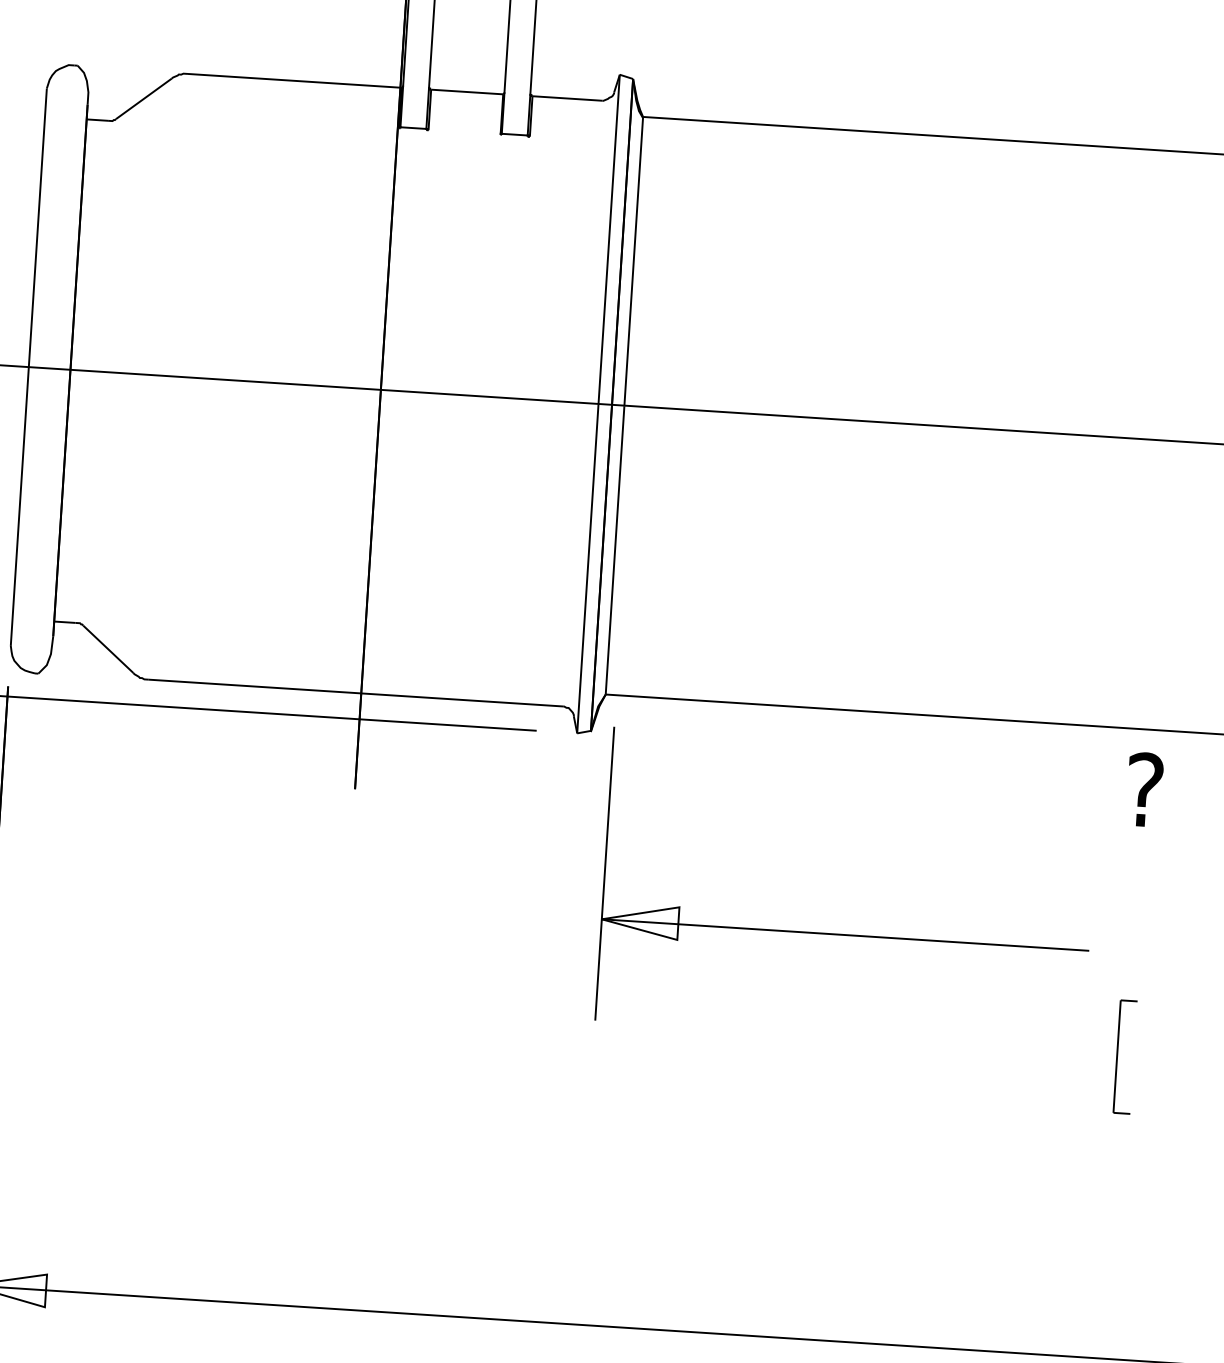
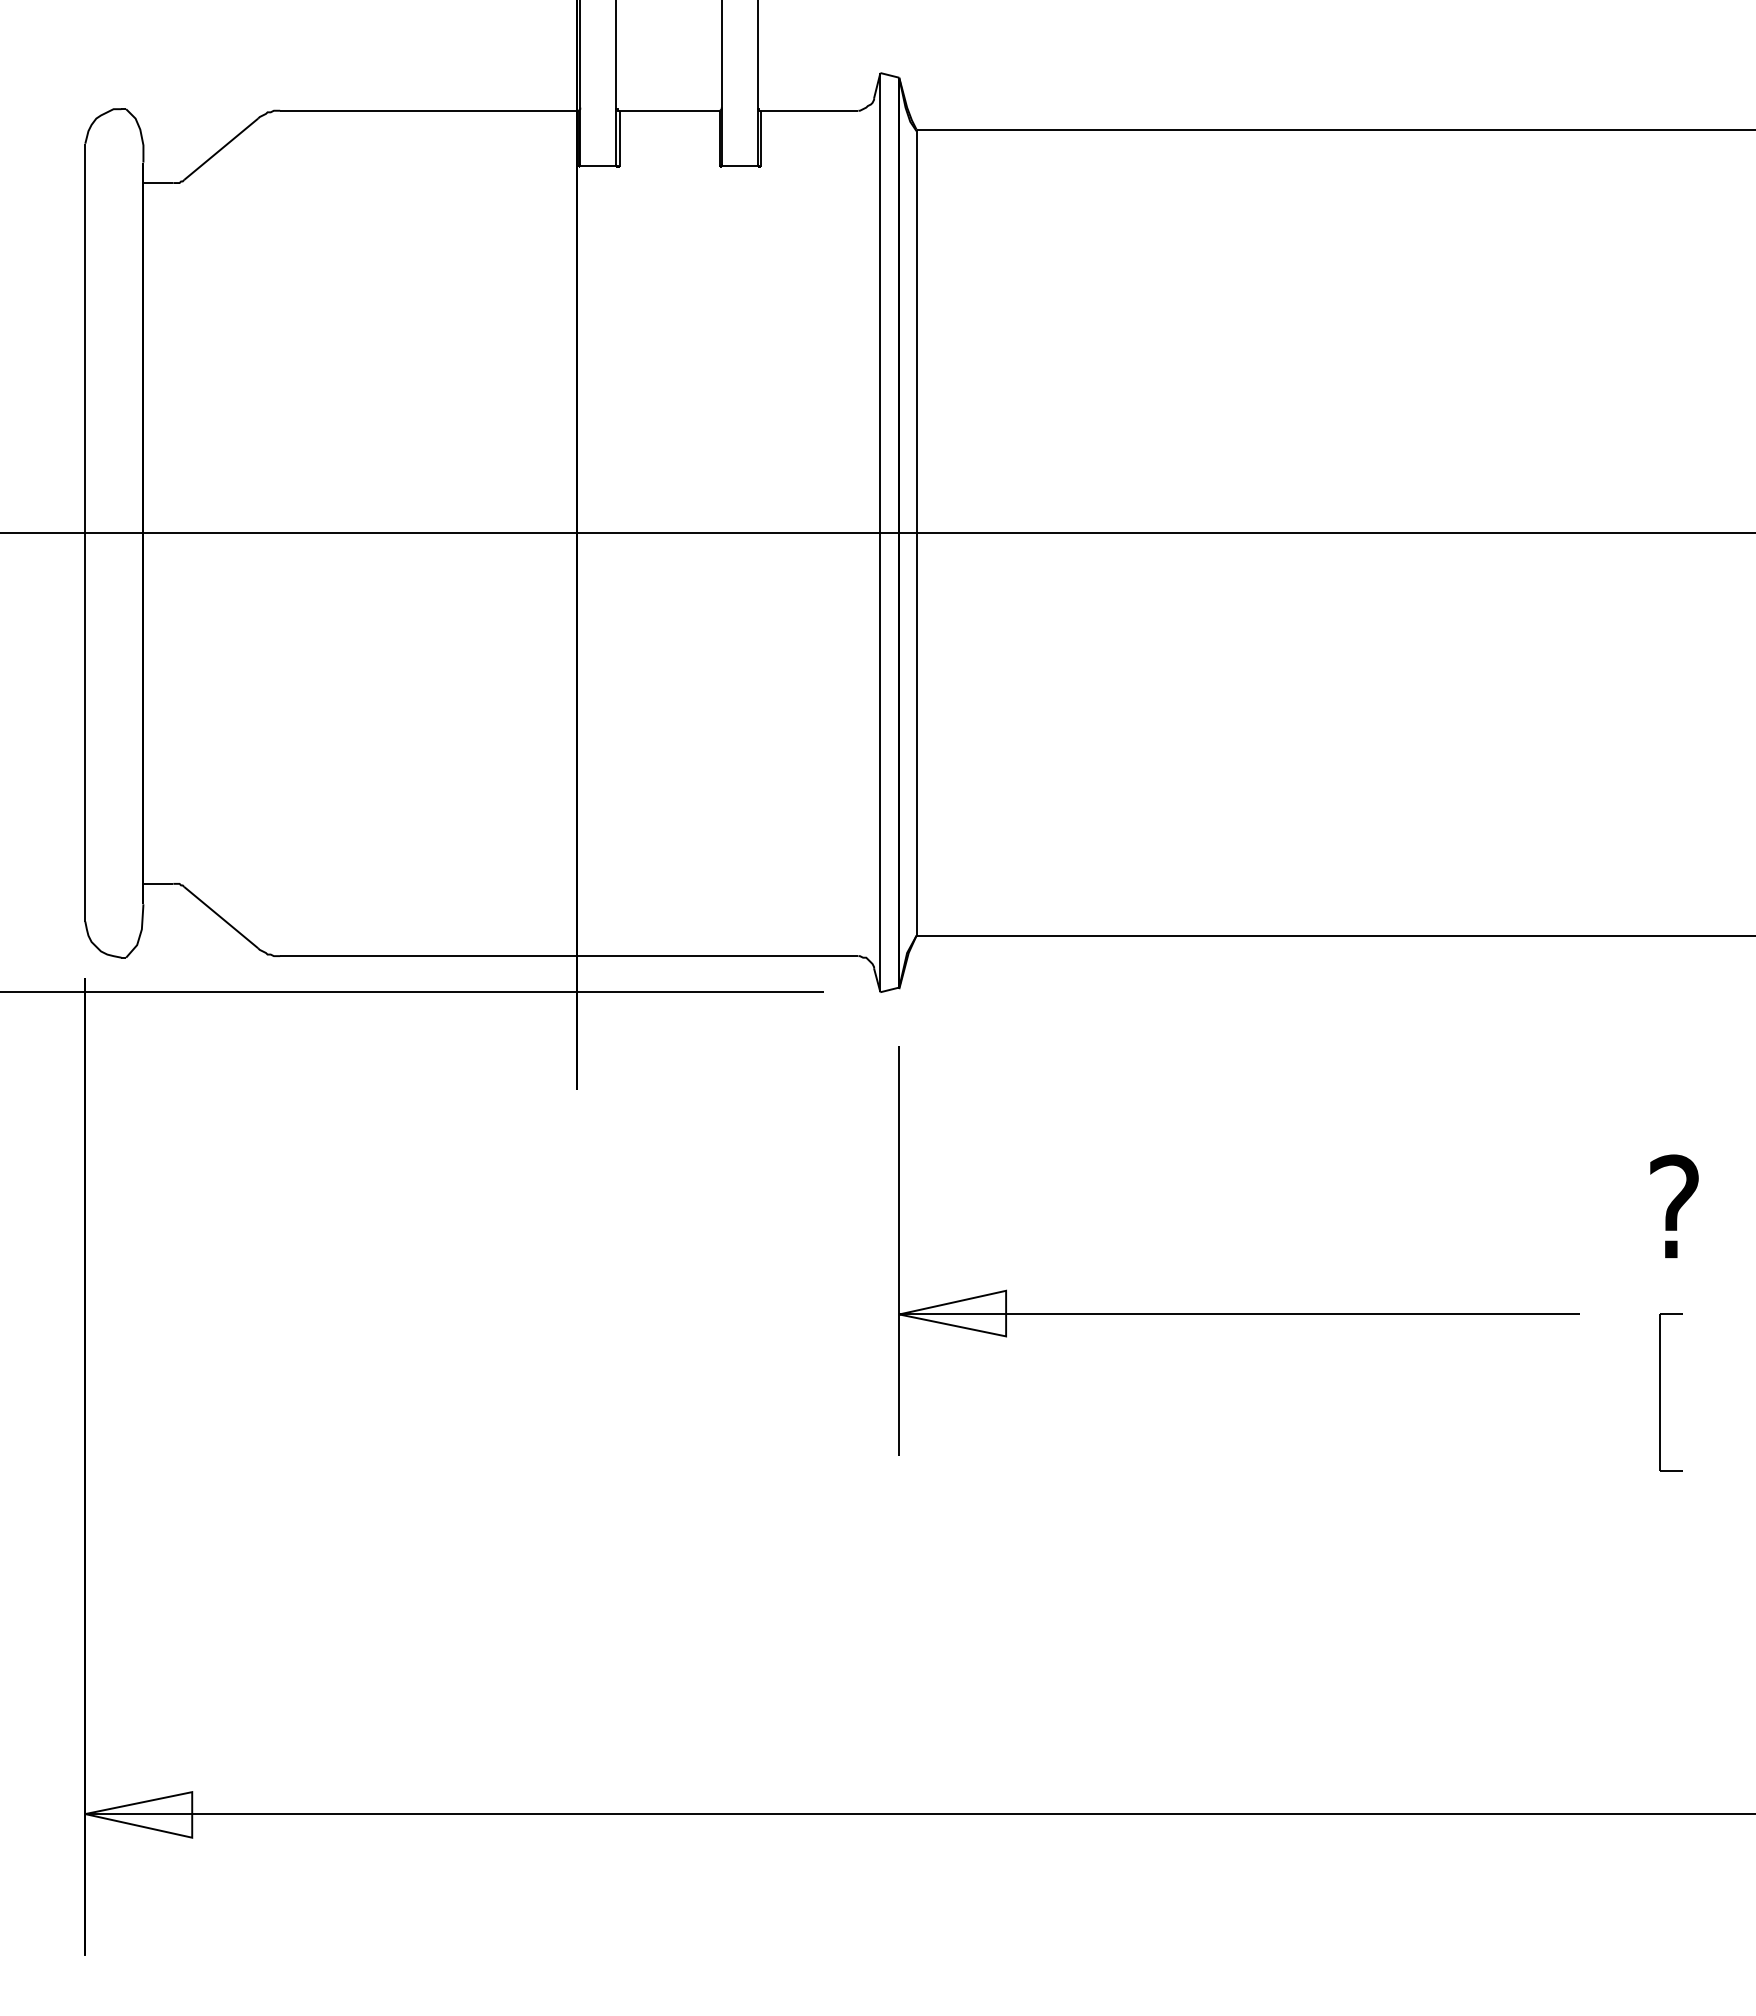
text: (1144, 788) -> (1674, 1205), moved
part: (844, 934) -> (1238, 1313), moved

